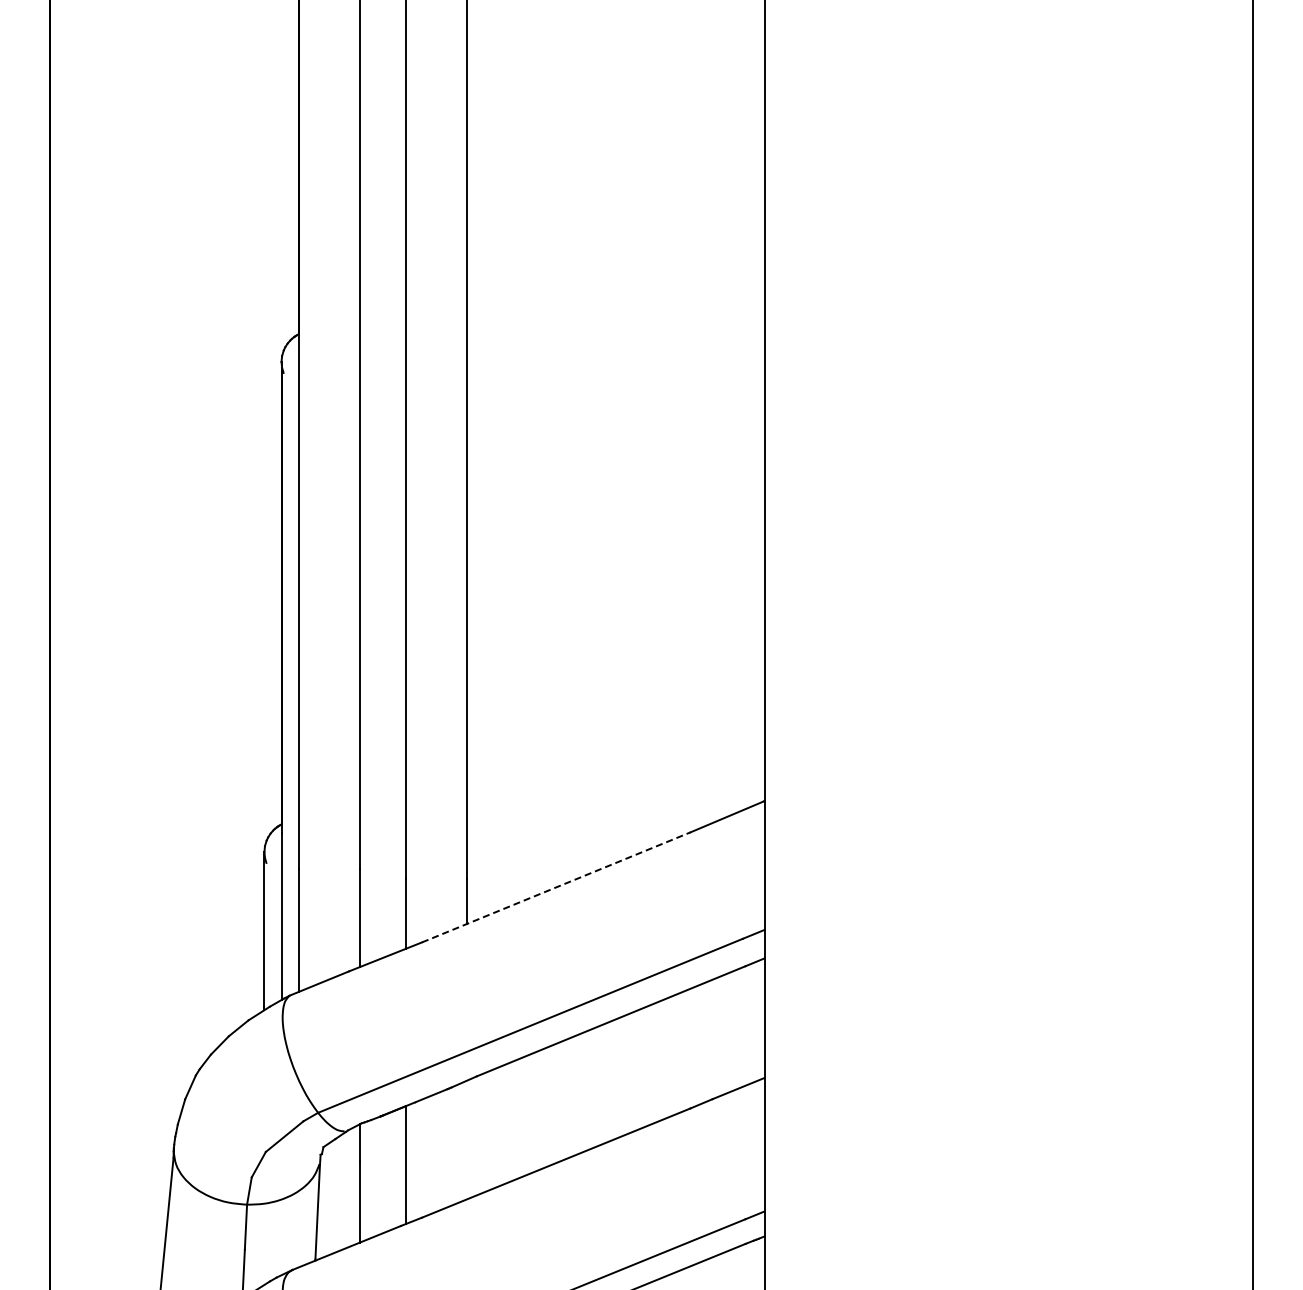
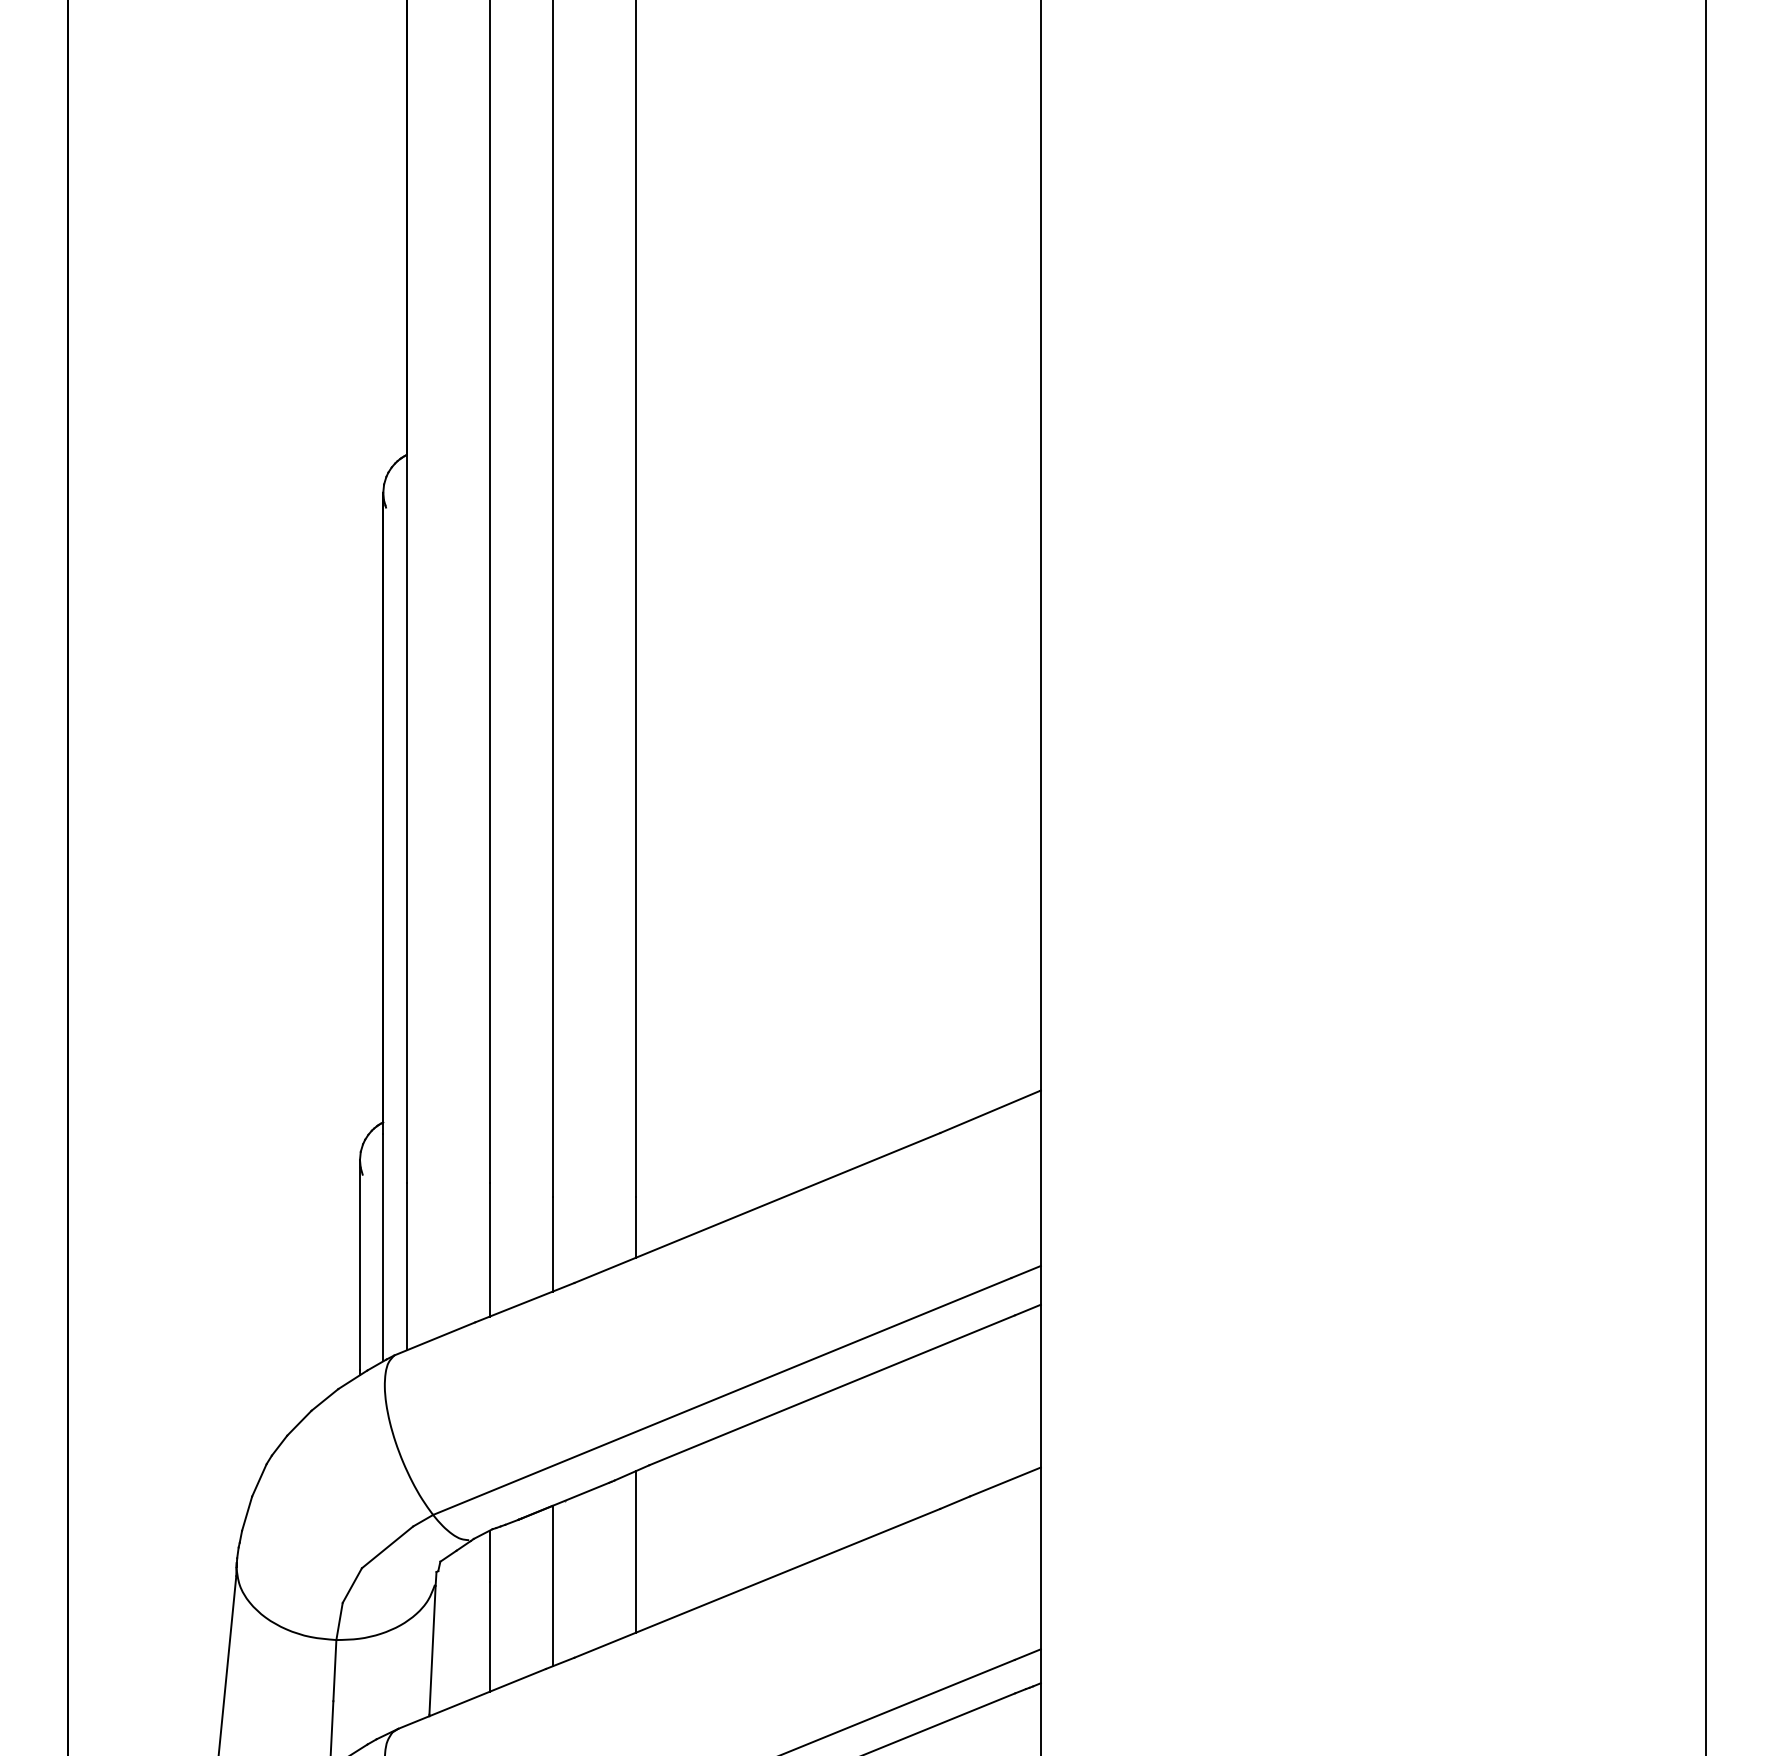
line: (556, 887) -> (757, 1208), dashed -> solid
line: (467, 1139) -> (636, 1551), added

